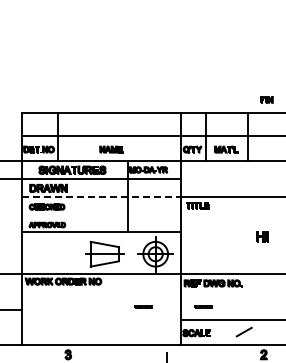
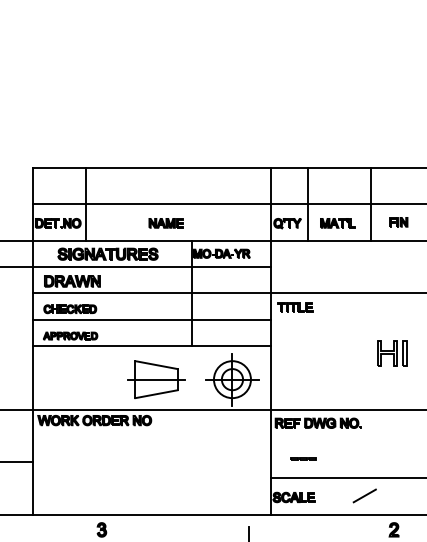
part: (266, 99) -> (397, 221), moved
line: (101, 196) -> (151, 293), dashed -> solid
line: (101, 214) -> (151, 320), added
part: (262, 236) -> (392, 353), size x1.67
line: (143, 306) -> (214, 457), removed

